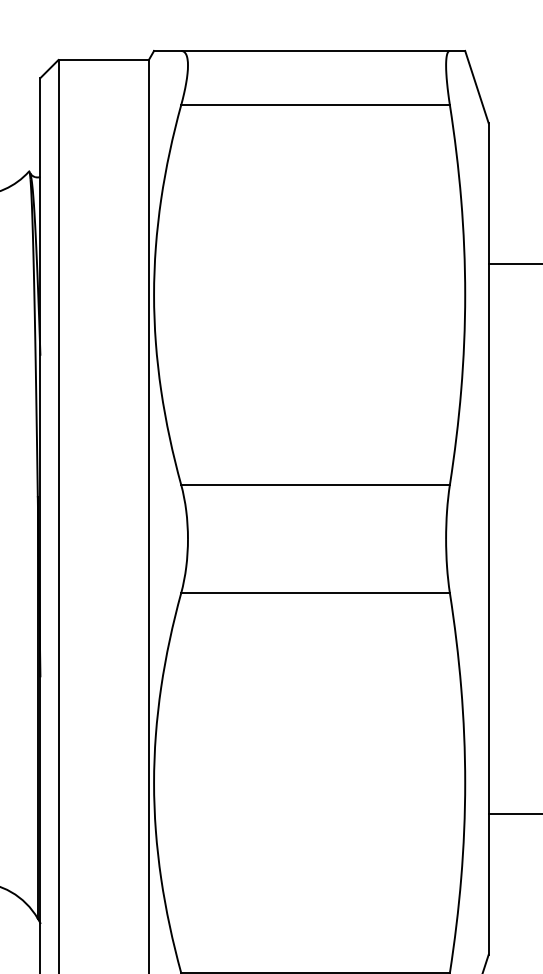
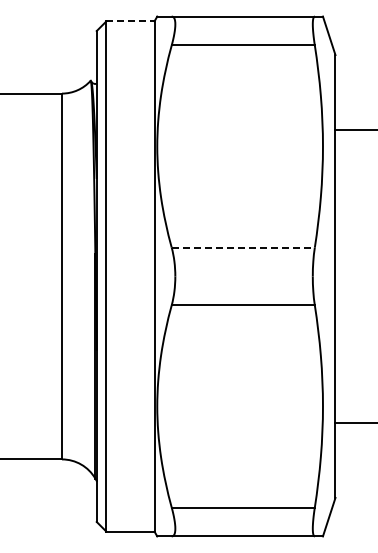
line: (103, 60) -> (130, 21), solid -> dashed
line: (315, 484) -> (243, 247), solid -> dashed

